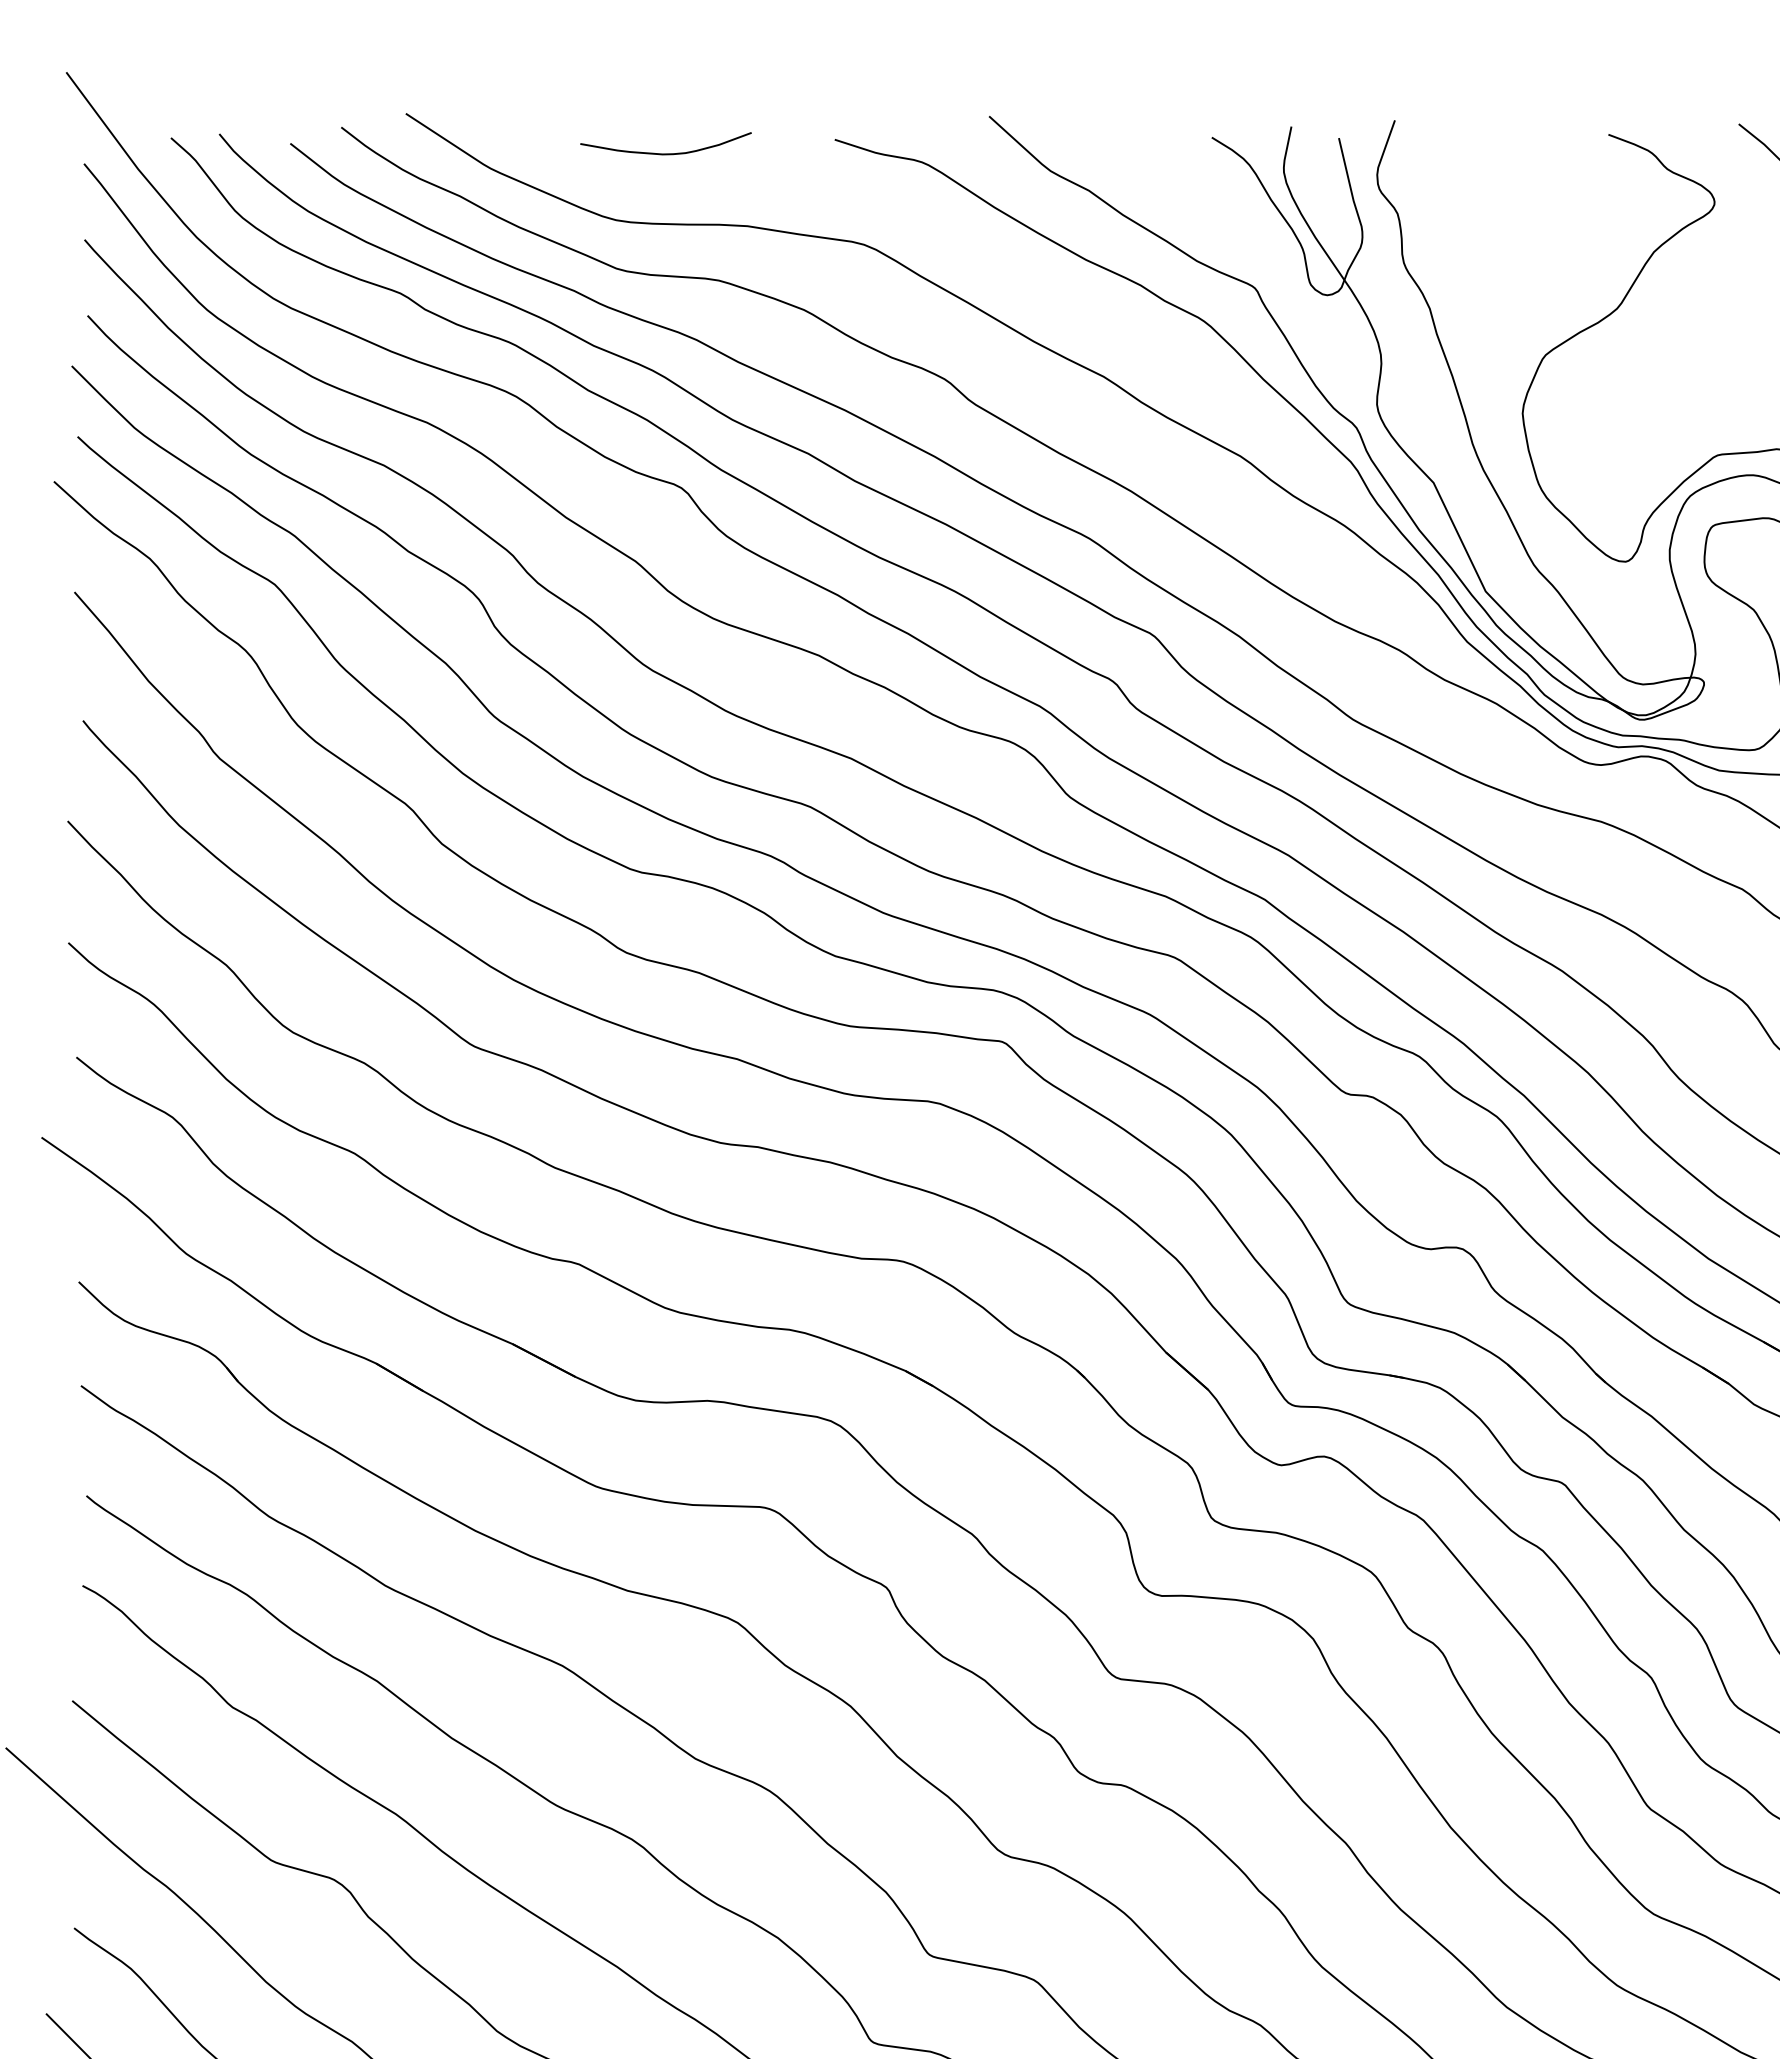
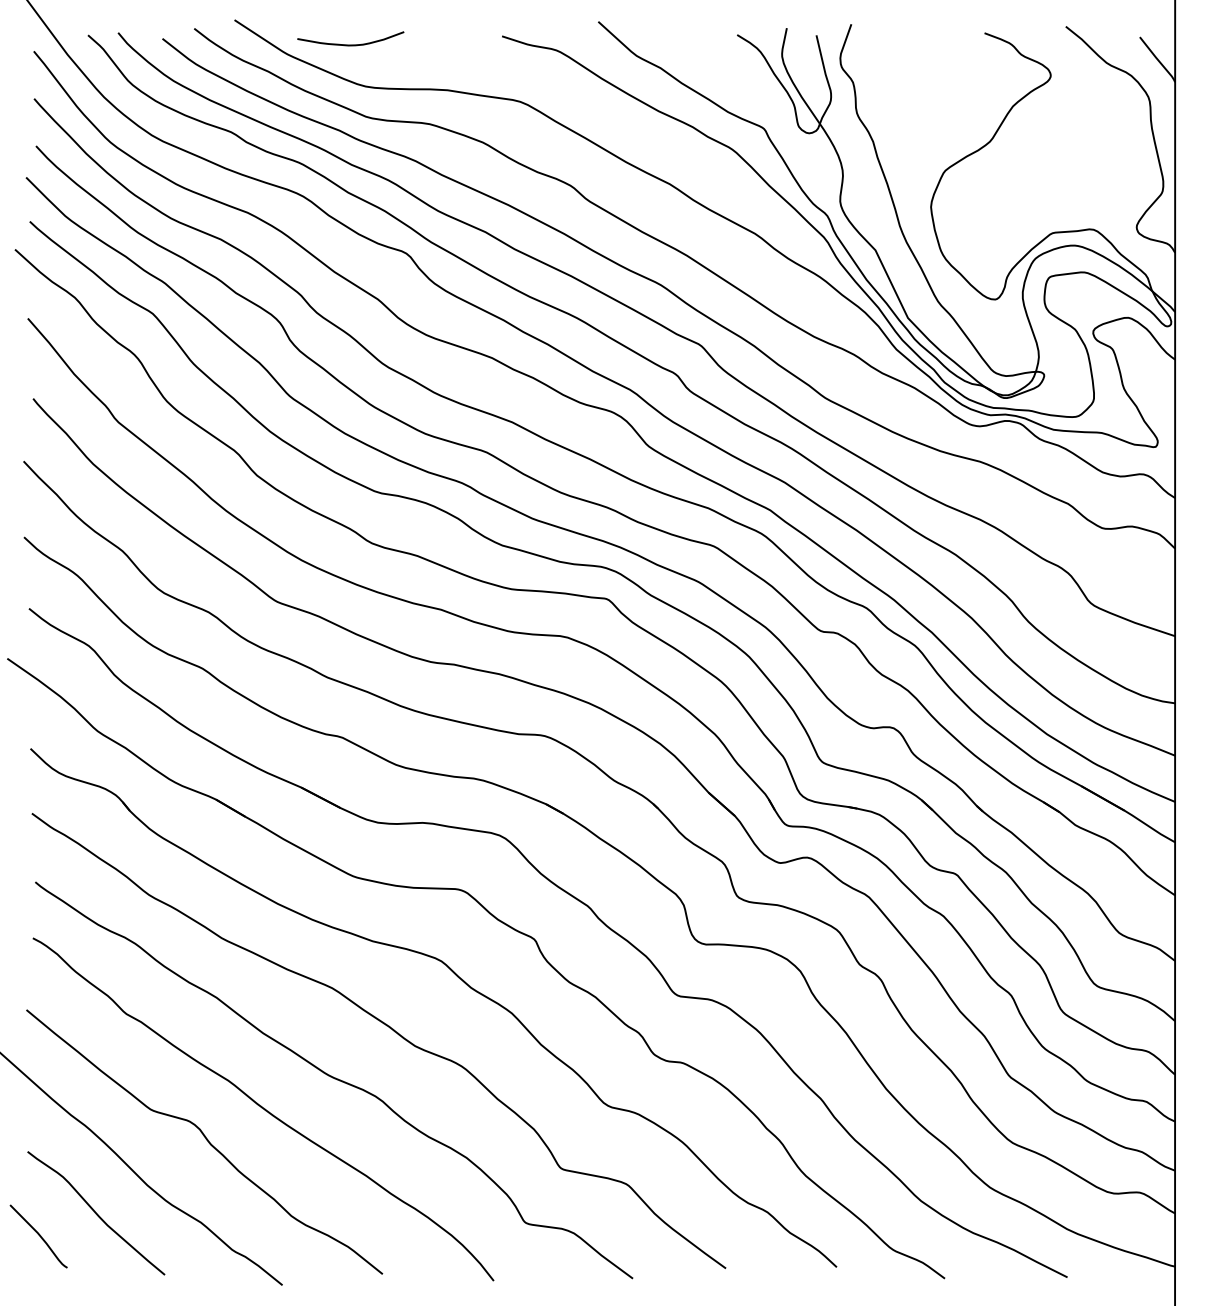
curve: (665, 152) -> (350, 44), moved

